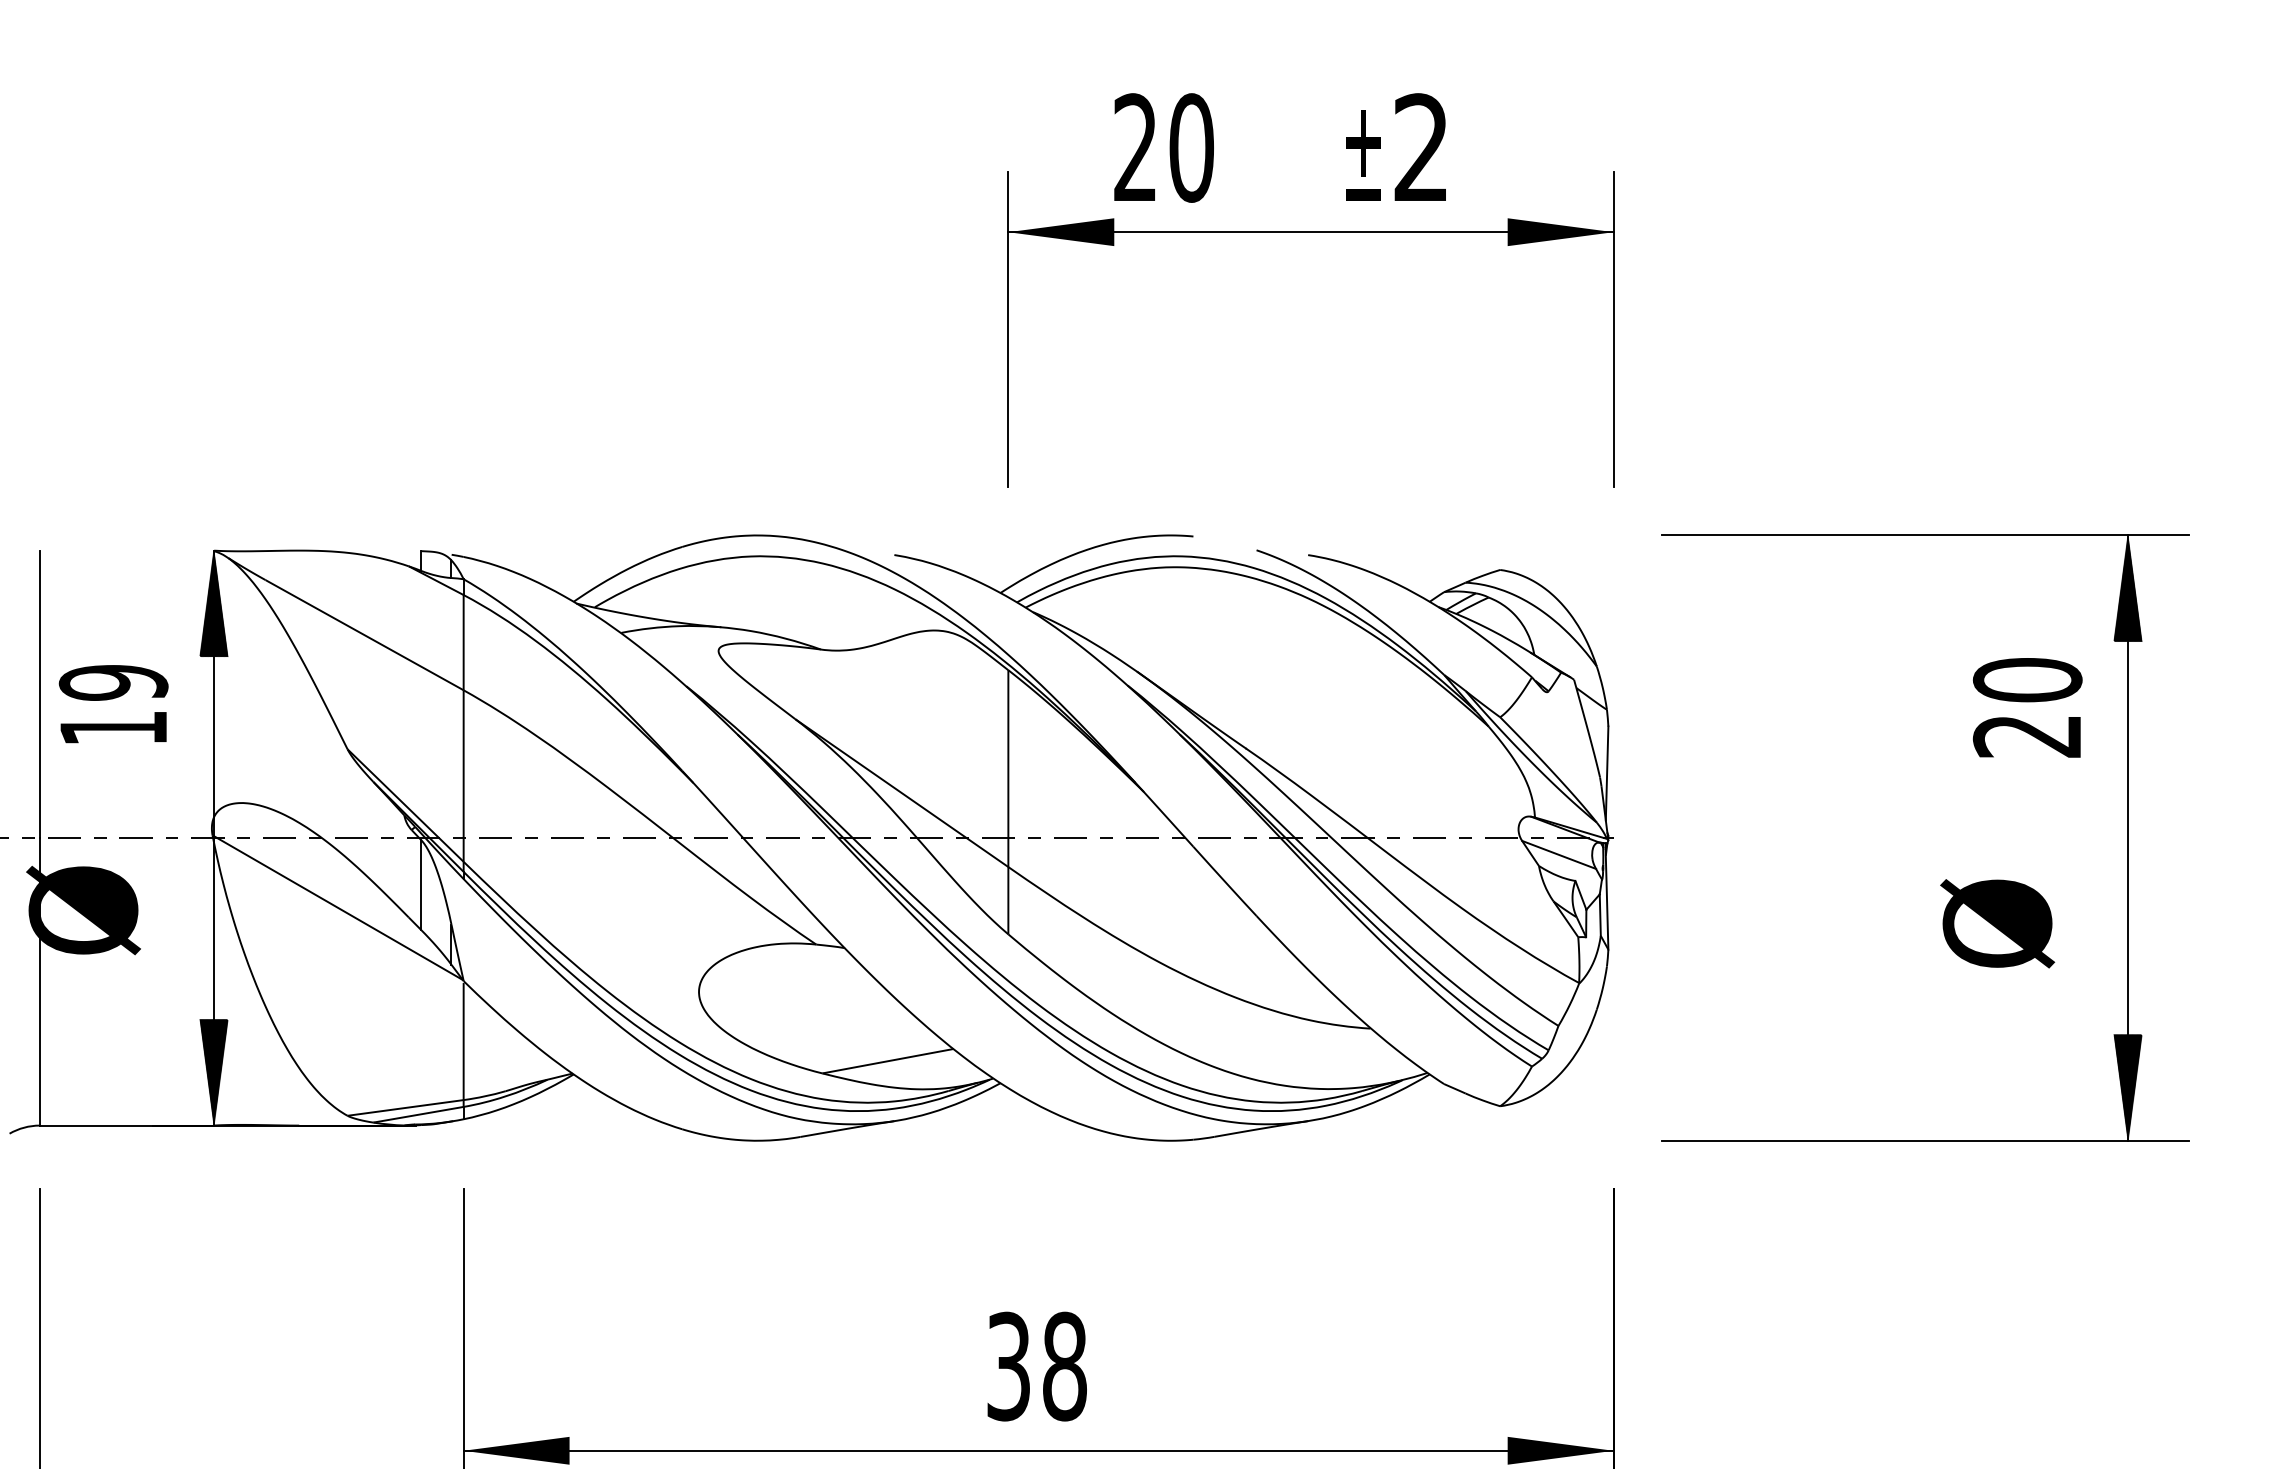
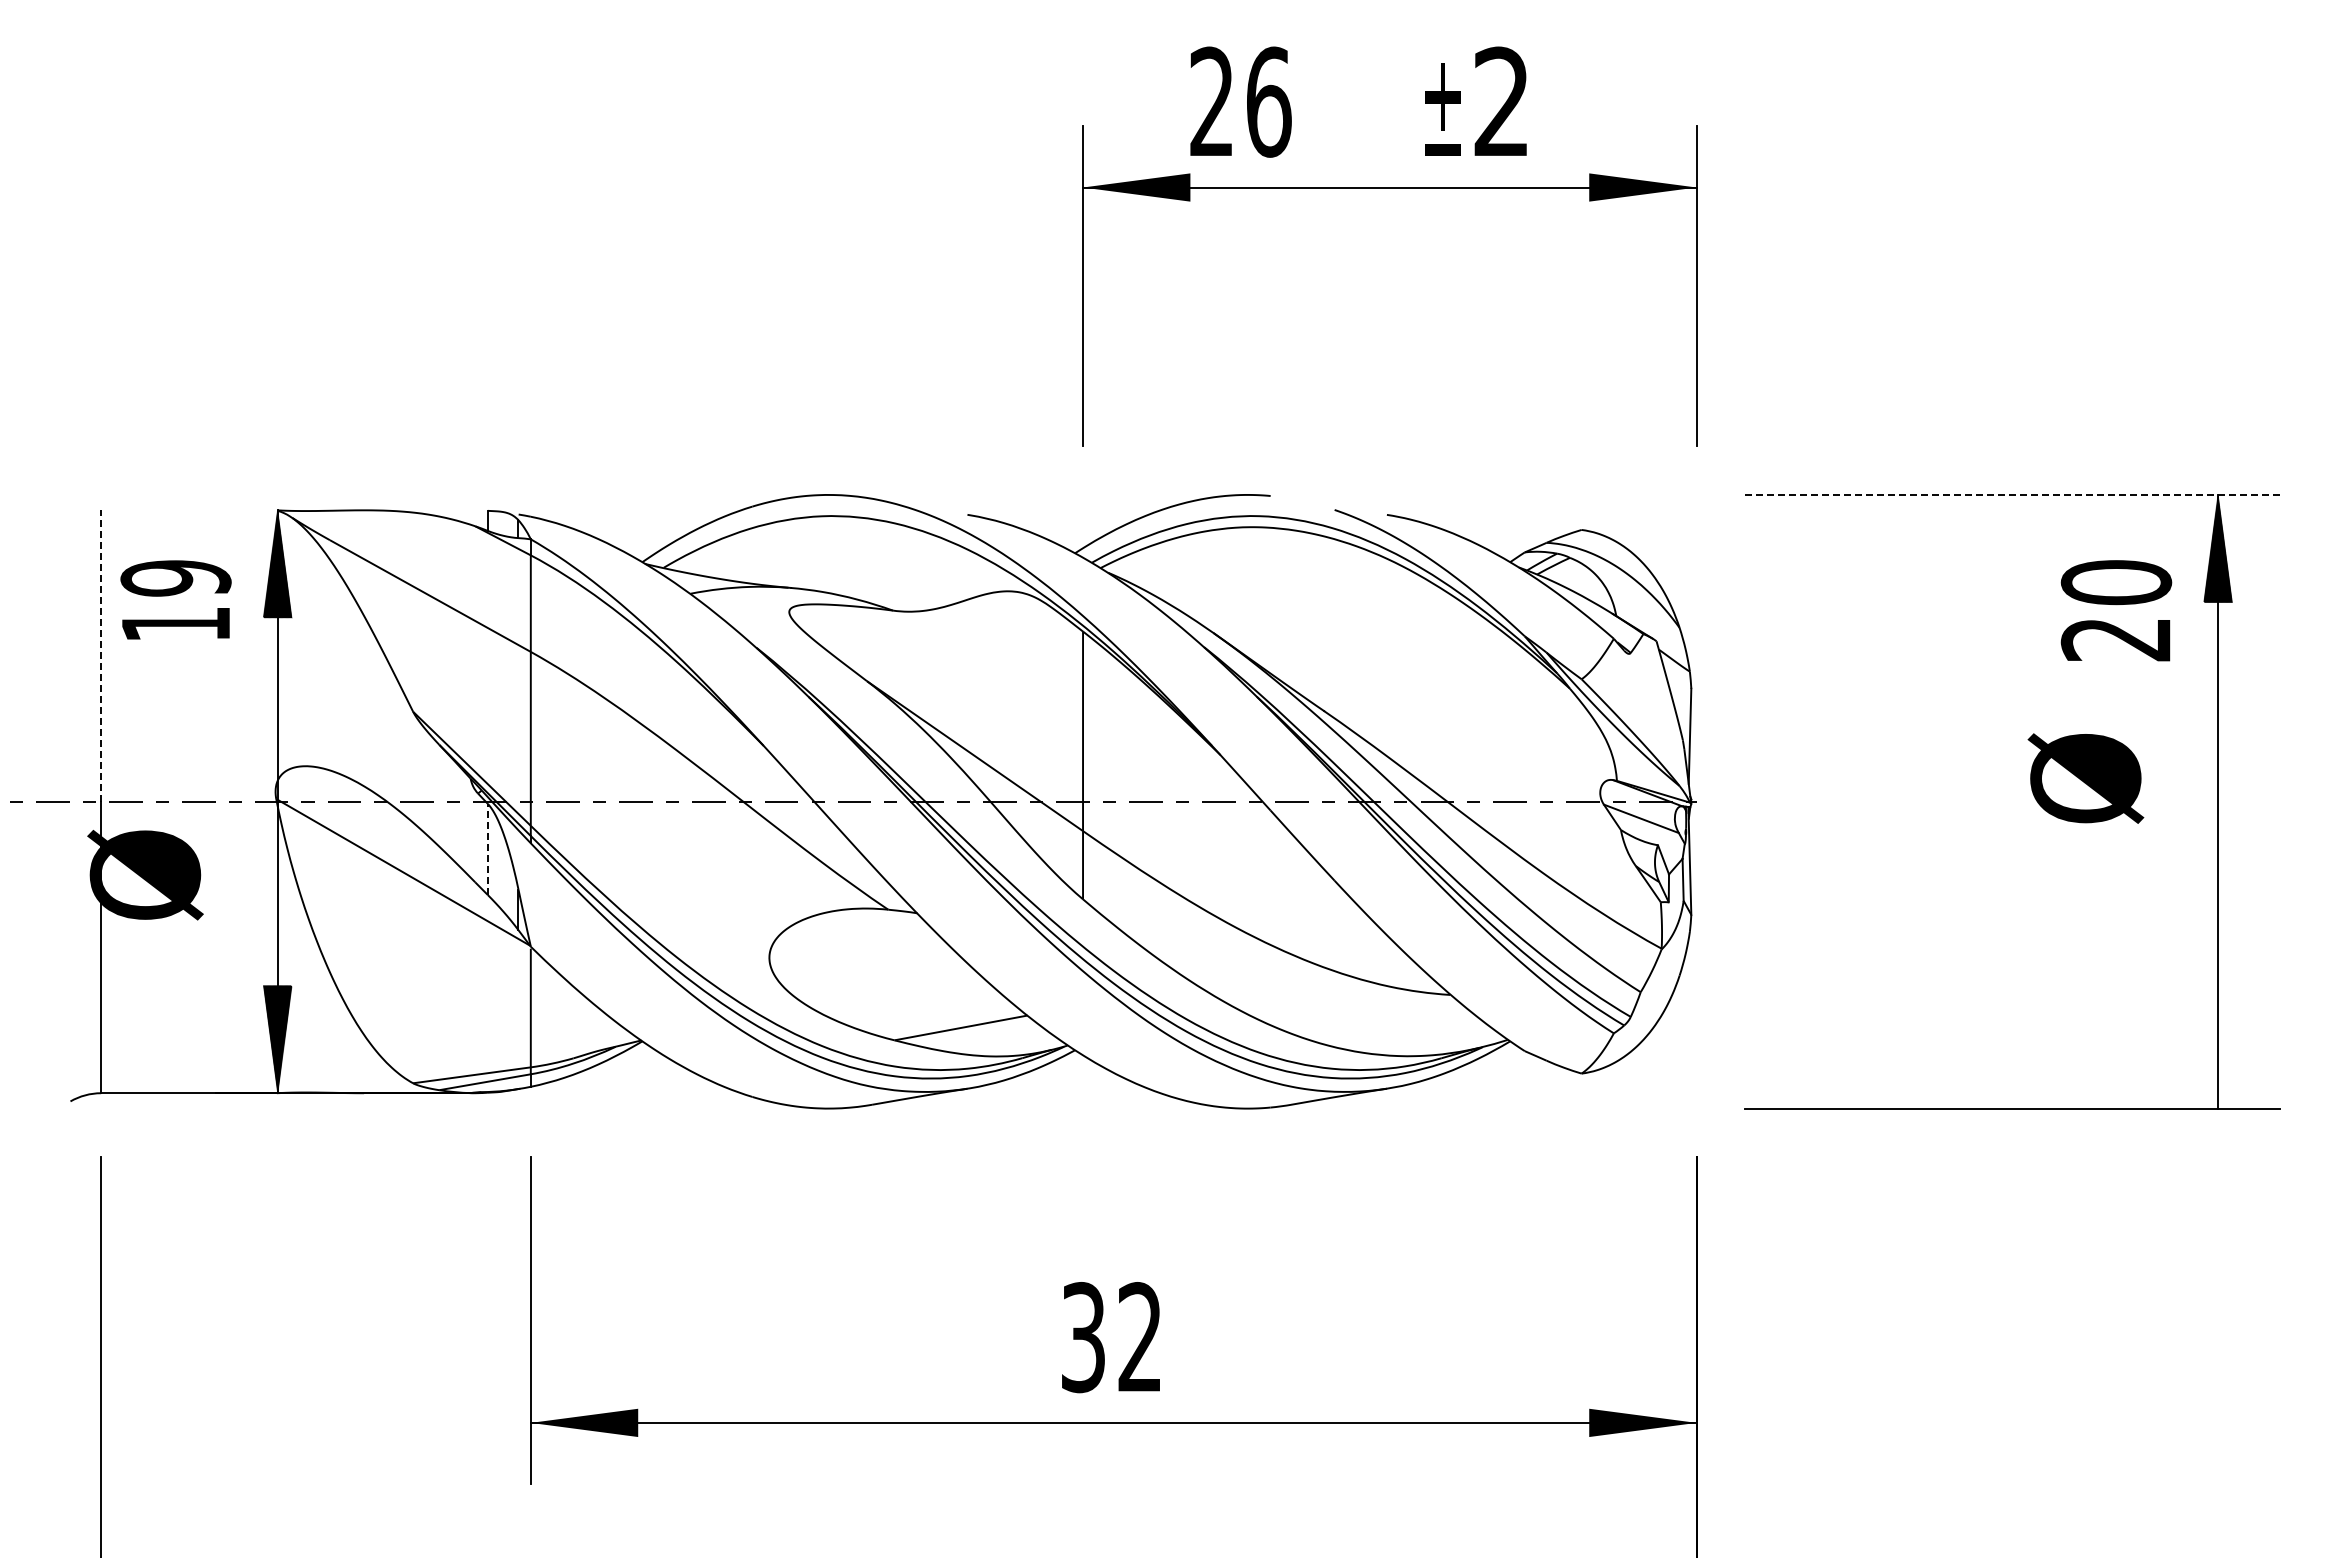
text: (1191, 147) -> (1268, 101), 20 -> 26
line: (1925, 535) -> (2012, 495), solid -> dashed
line: (40, 694) -> (101, 656), solid -> dashed
text: (113, 703) -> (175, 599), moved
text: (2027, 707) -> (2116, 610), moved
line: (420, 885) -> (487, 849), solid -> dashed
text: (1997, 923) -> (2085, 778), moved
hatch: (2128, 1087) -> (2218, 1054), removed
text: (1065, 1366) -> (1140, 1337), 38 -> 32

